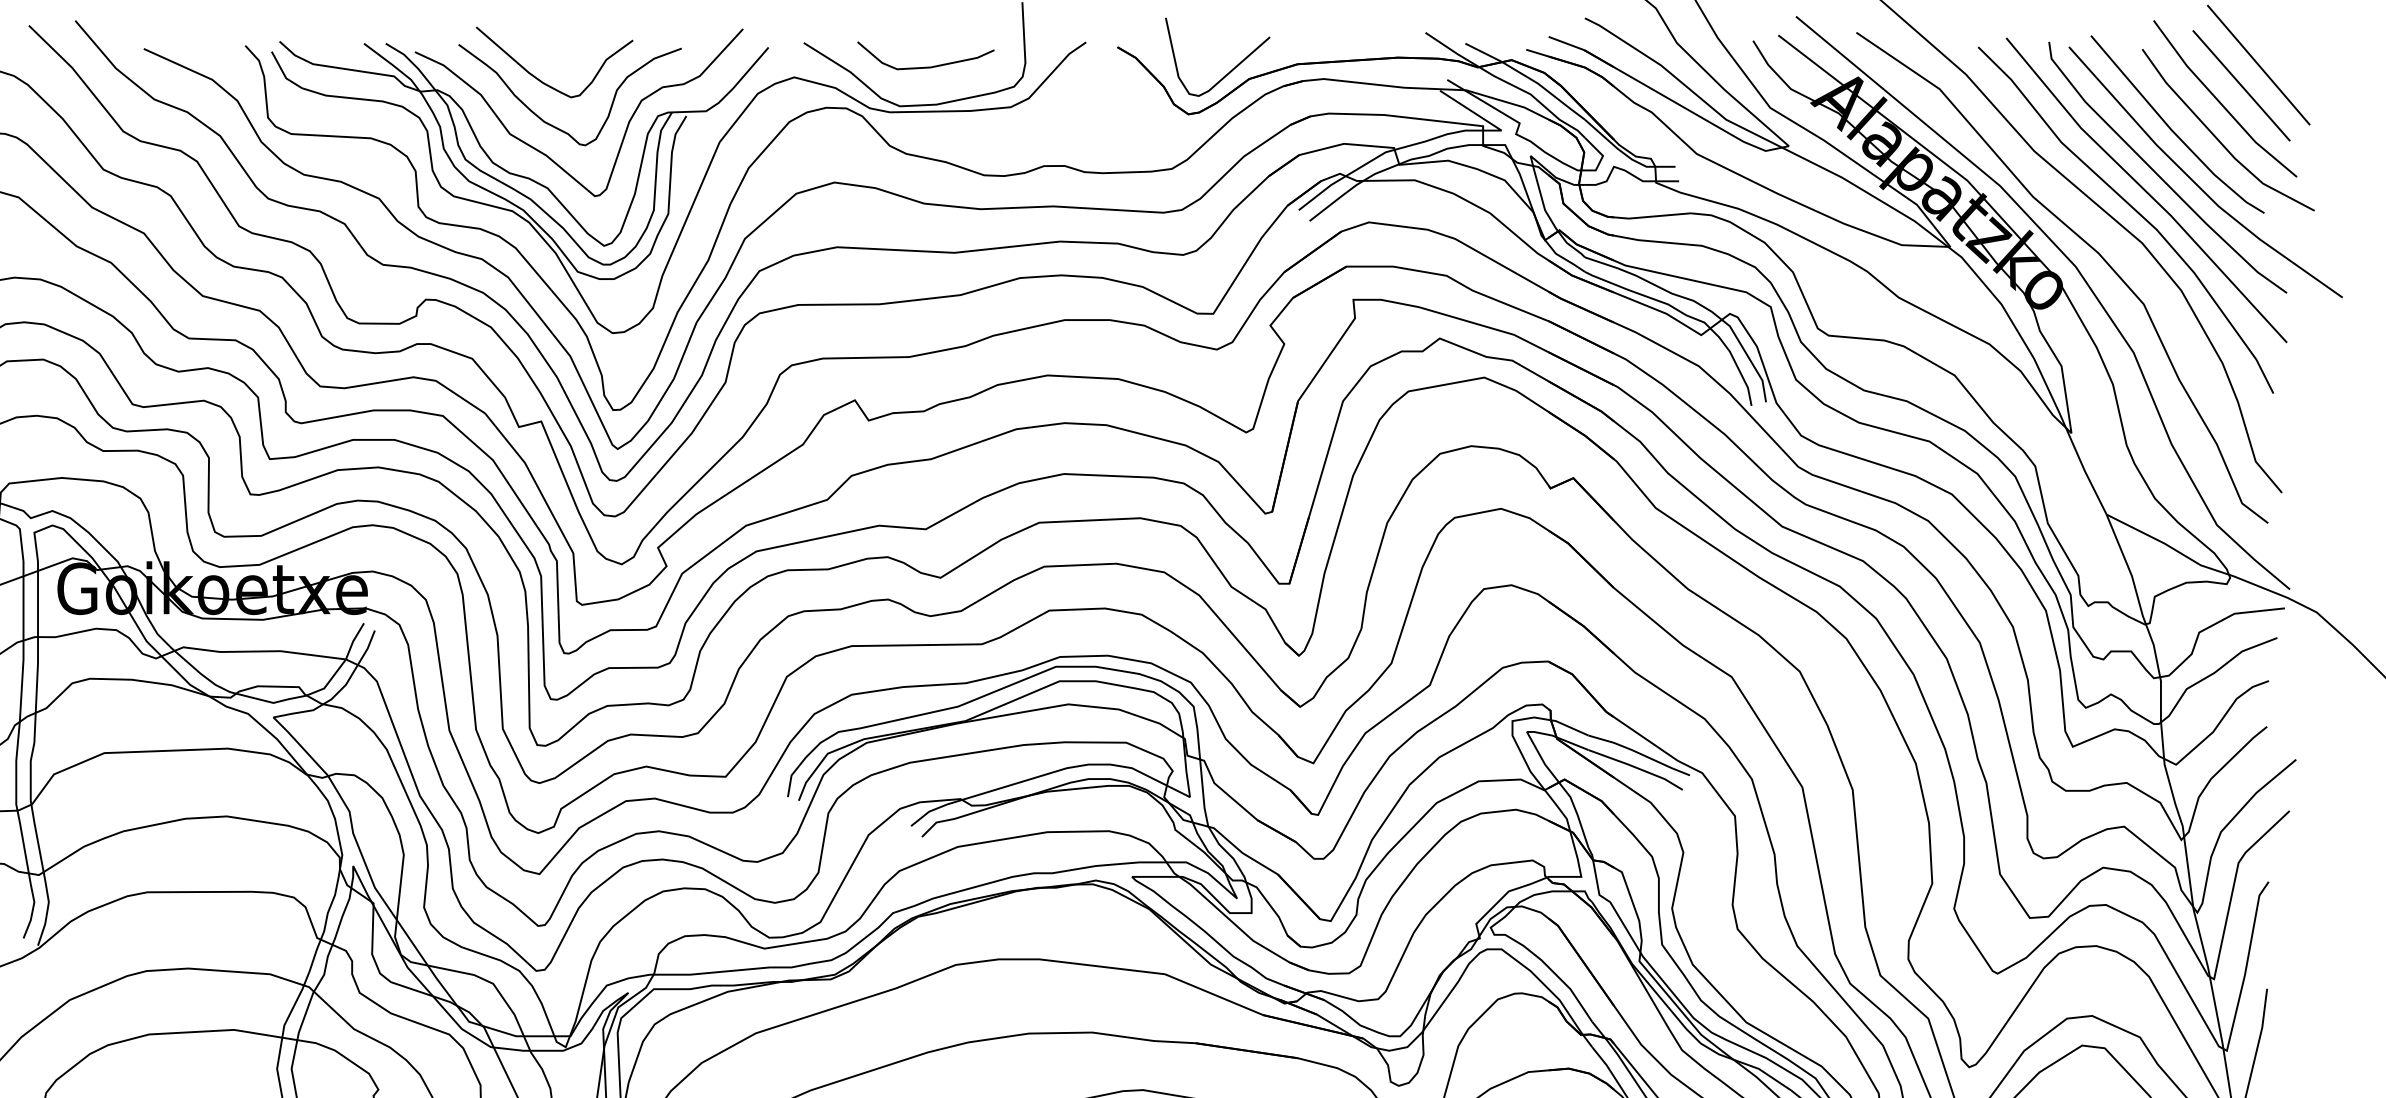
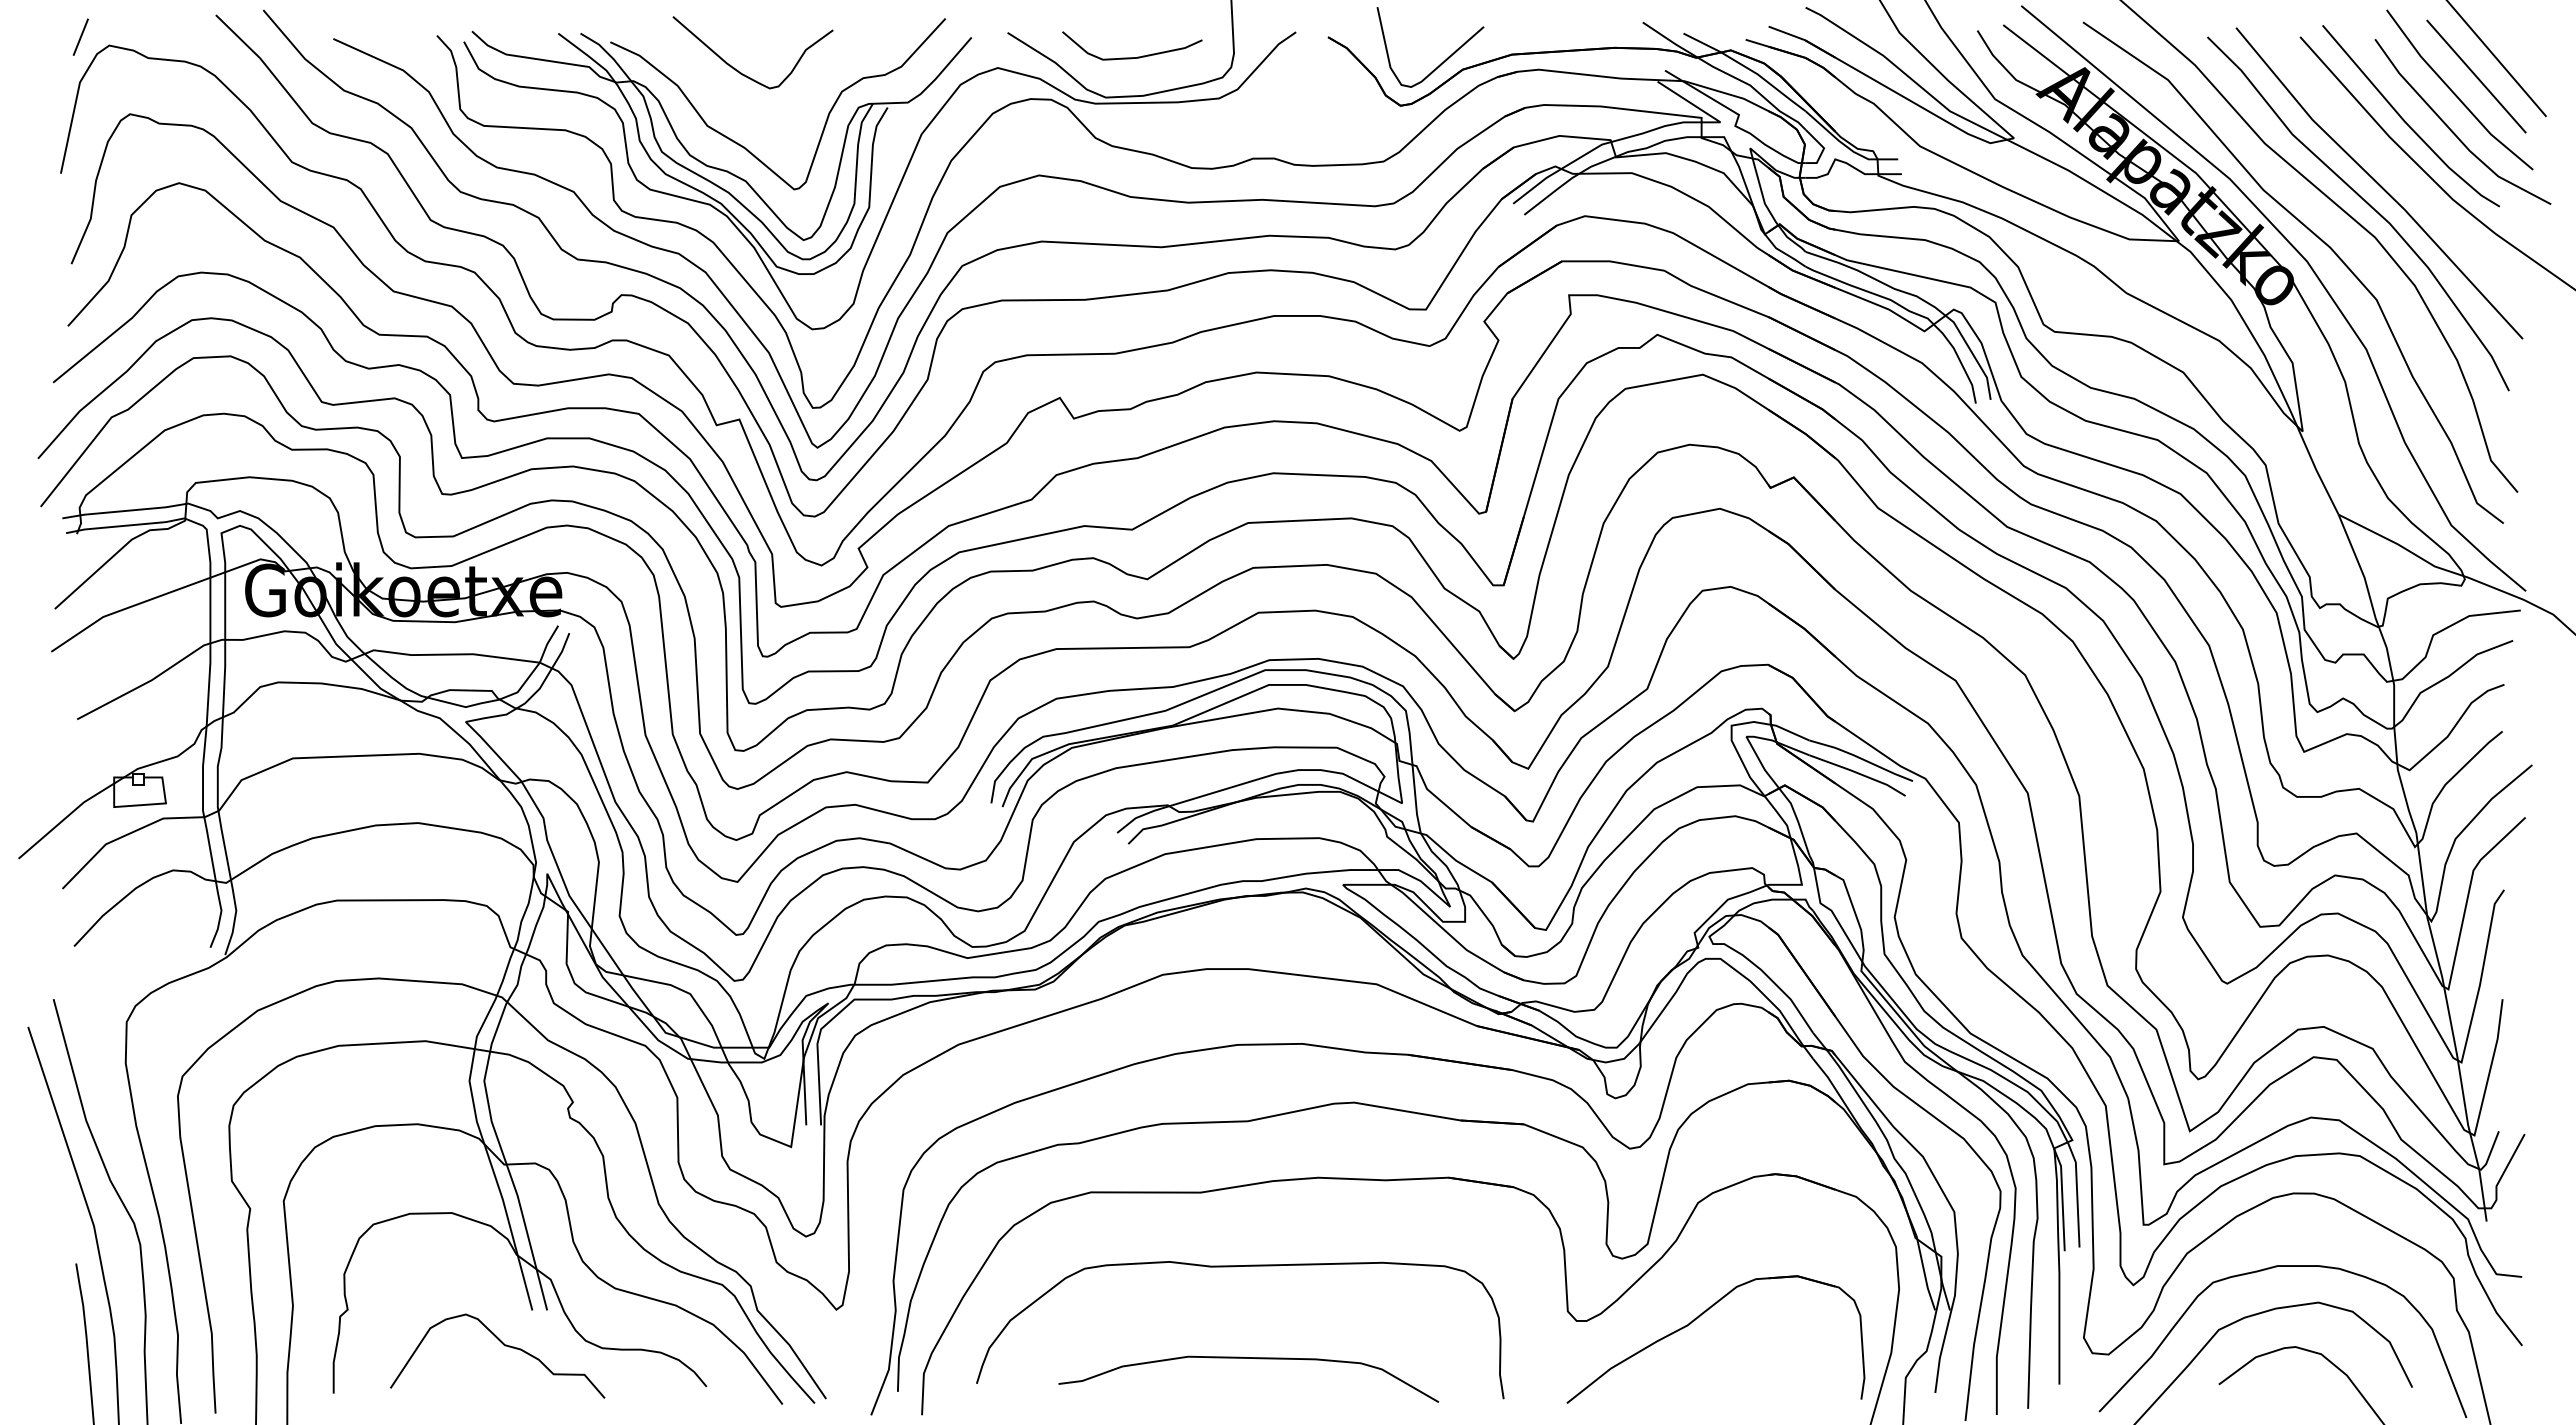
curve: (554, 125) -> (752, 117), removed
curve: (2159, 174) -> (2392, 167), removed

